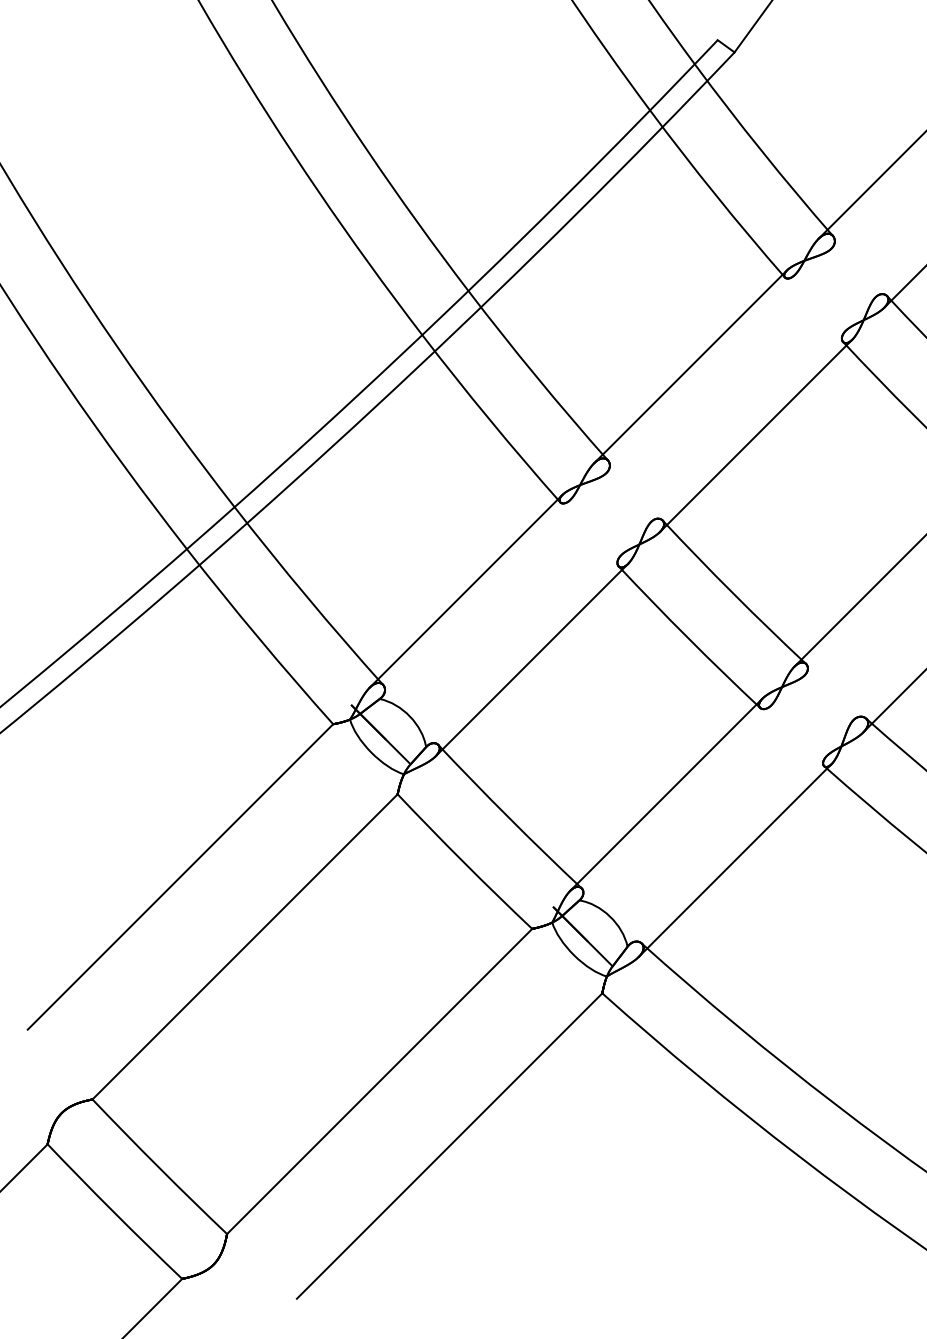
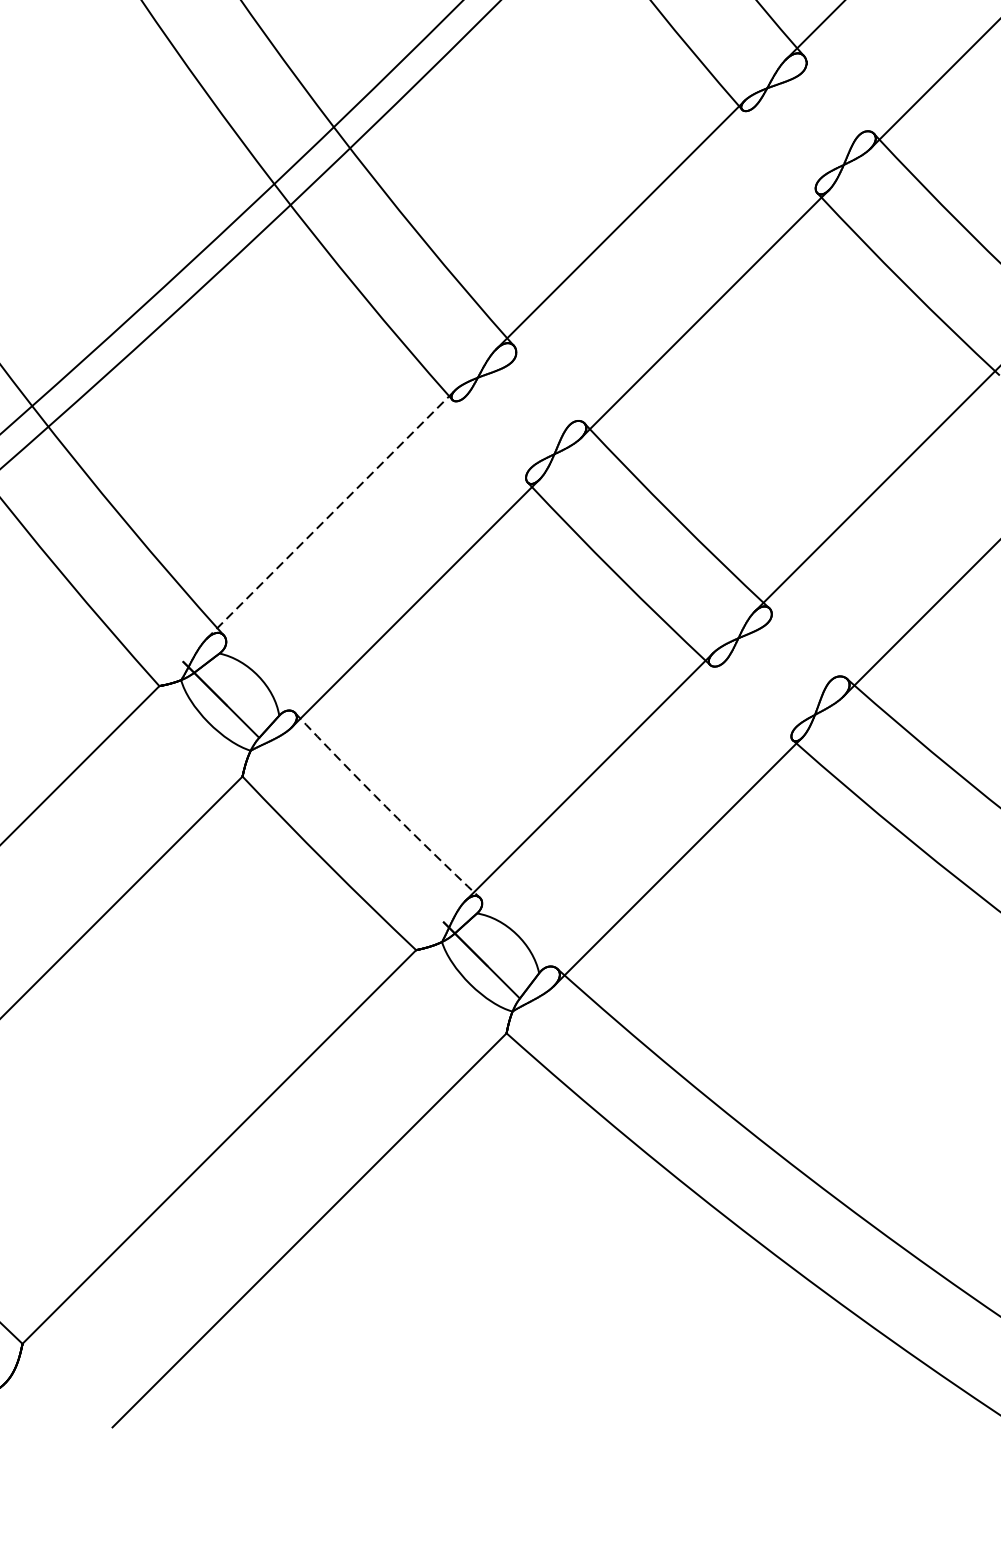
line: (466, 591) -> (331, 514), solid -> dashed
arc: (508, 817) -> (385, 806), solid -> dashed

